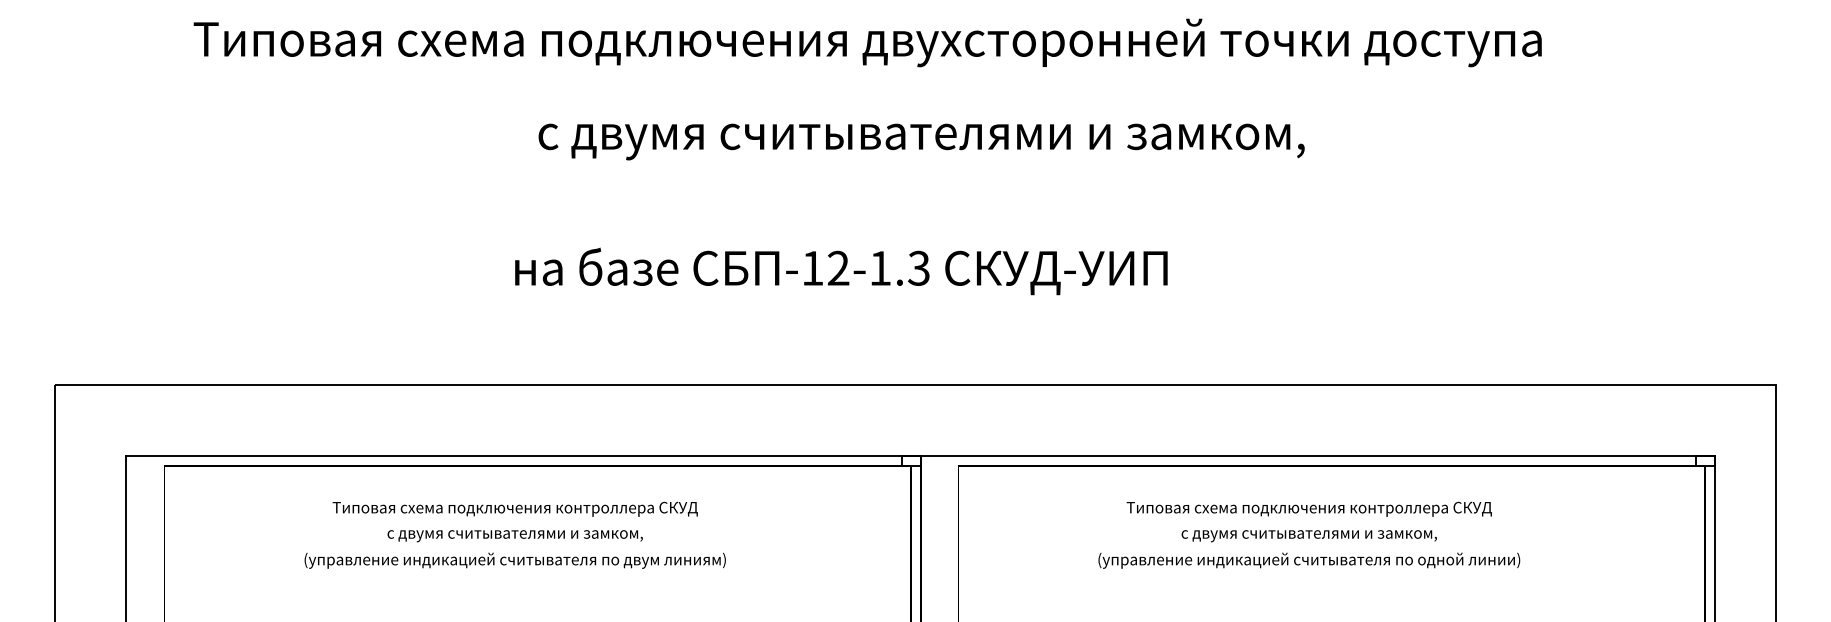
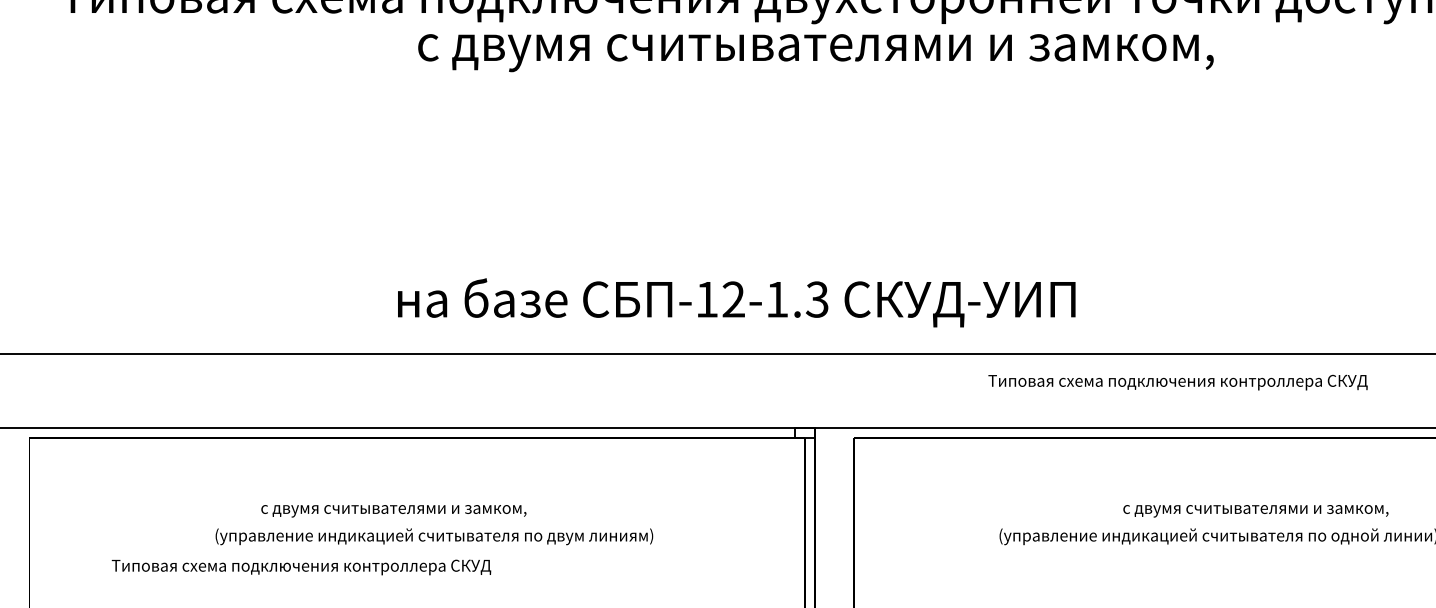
text: (921, 141) -> (815, 52), moved
text: (841, 271) -> (736, 302), moved
text: (514, 508) -> (300, 566), moved
text: (1308, 508) -> (1177, 381), moved
text: (1308, 536) -> (1255, 511), moved
text: (514, 560) -> (433, 536), moved

